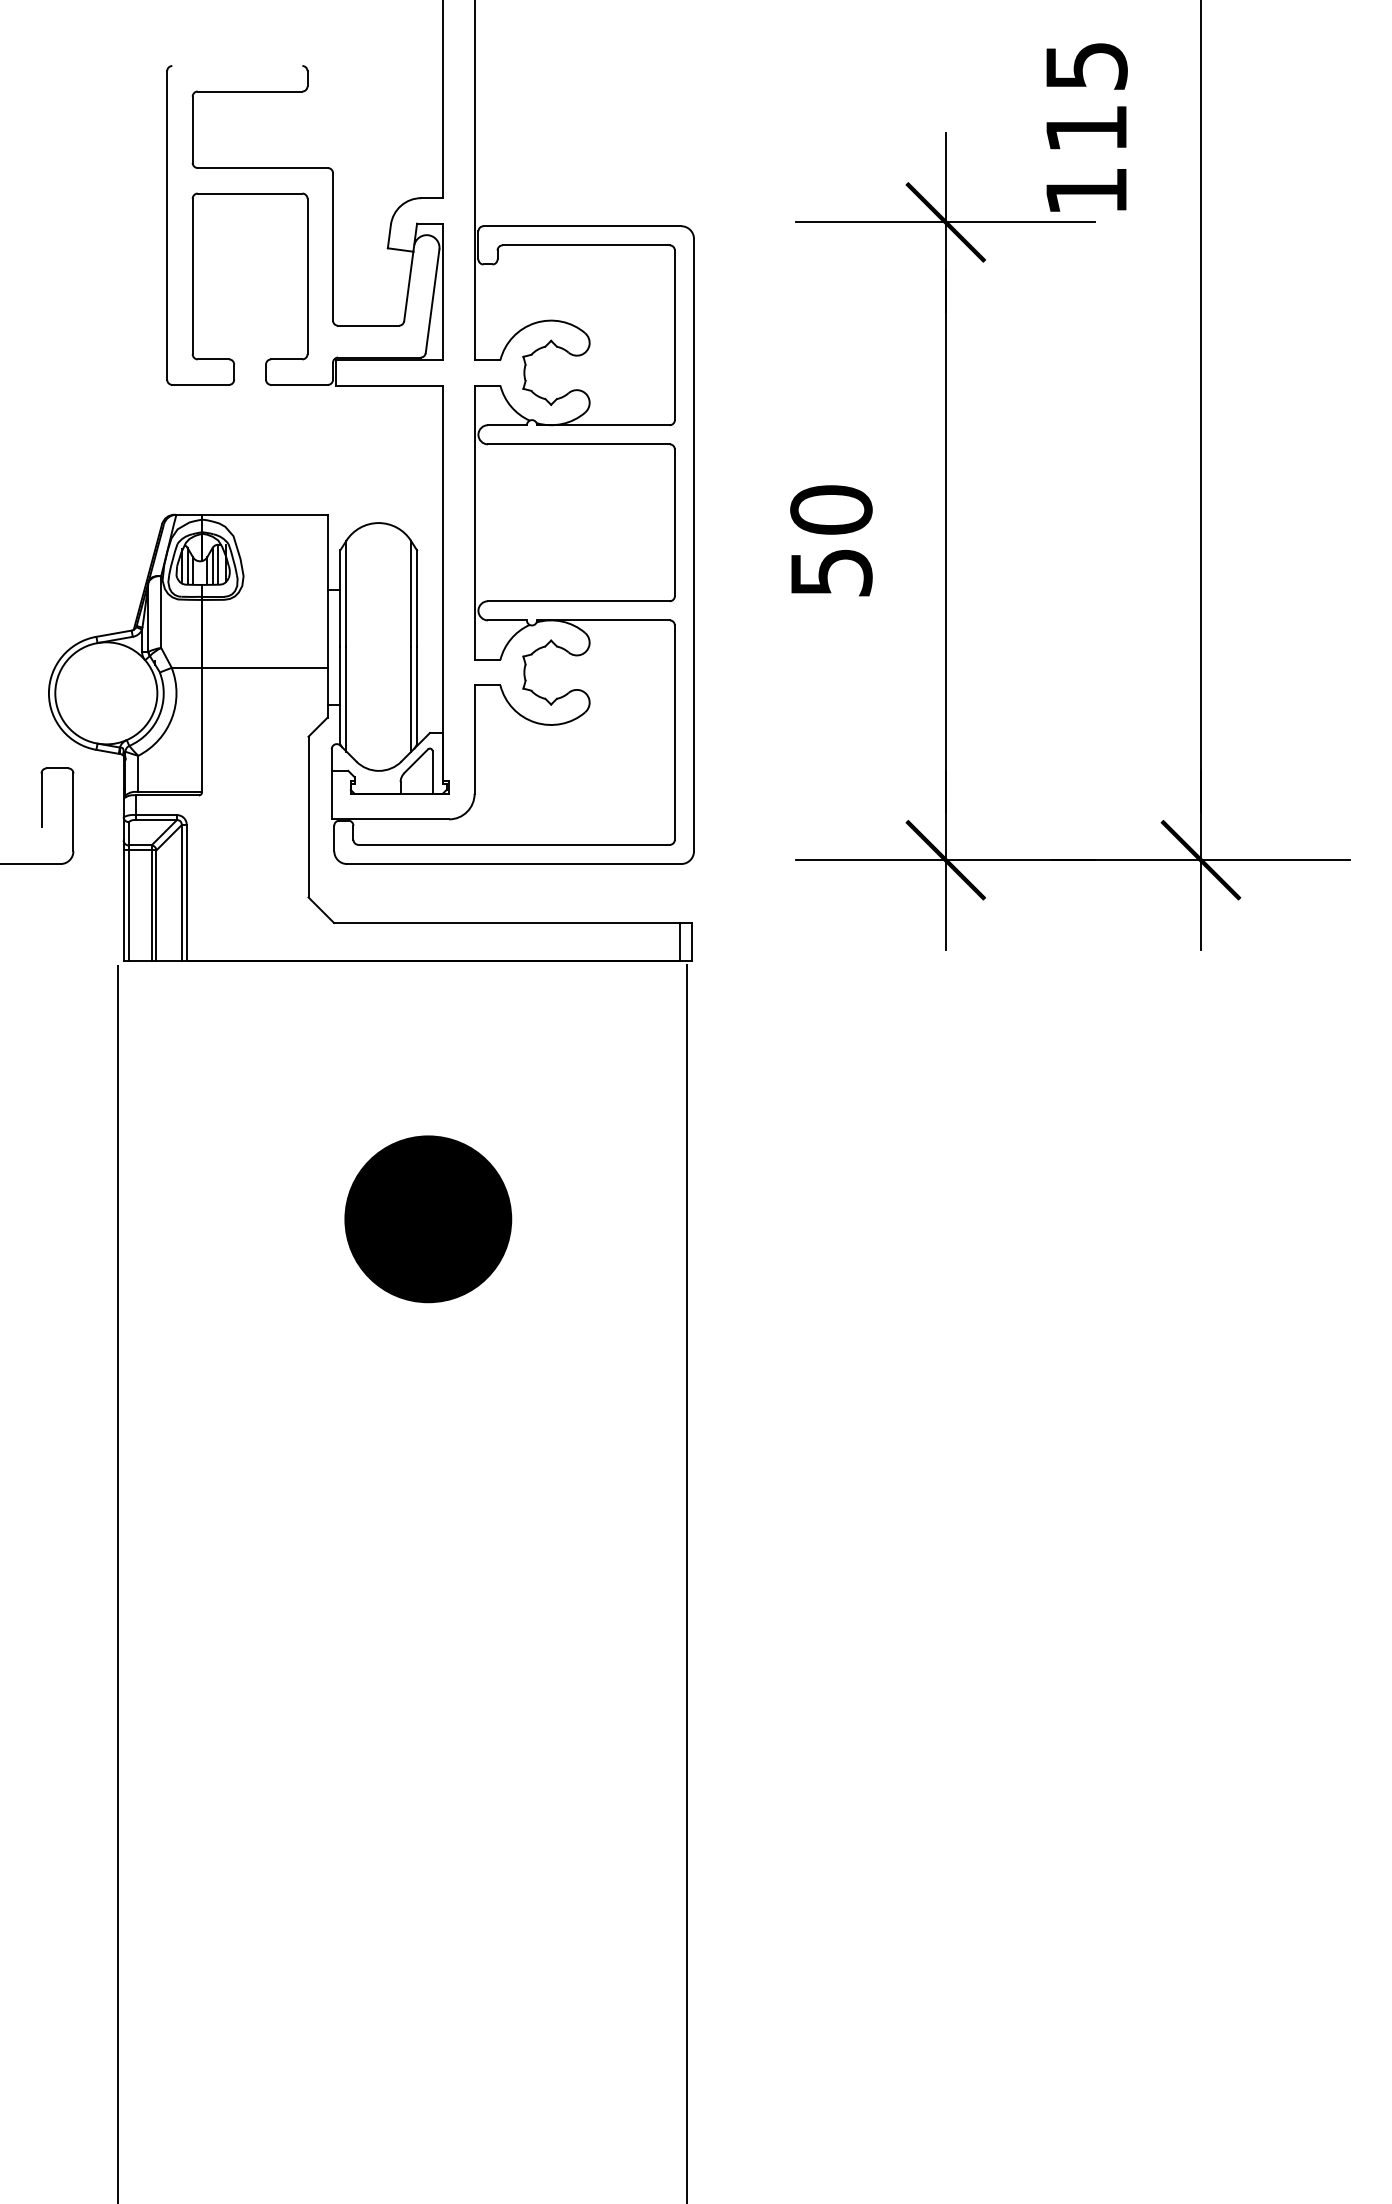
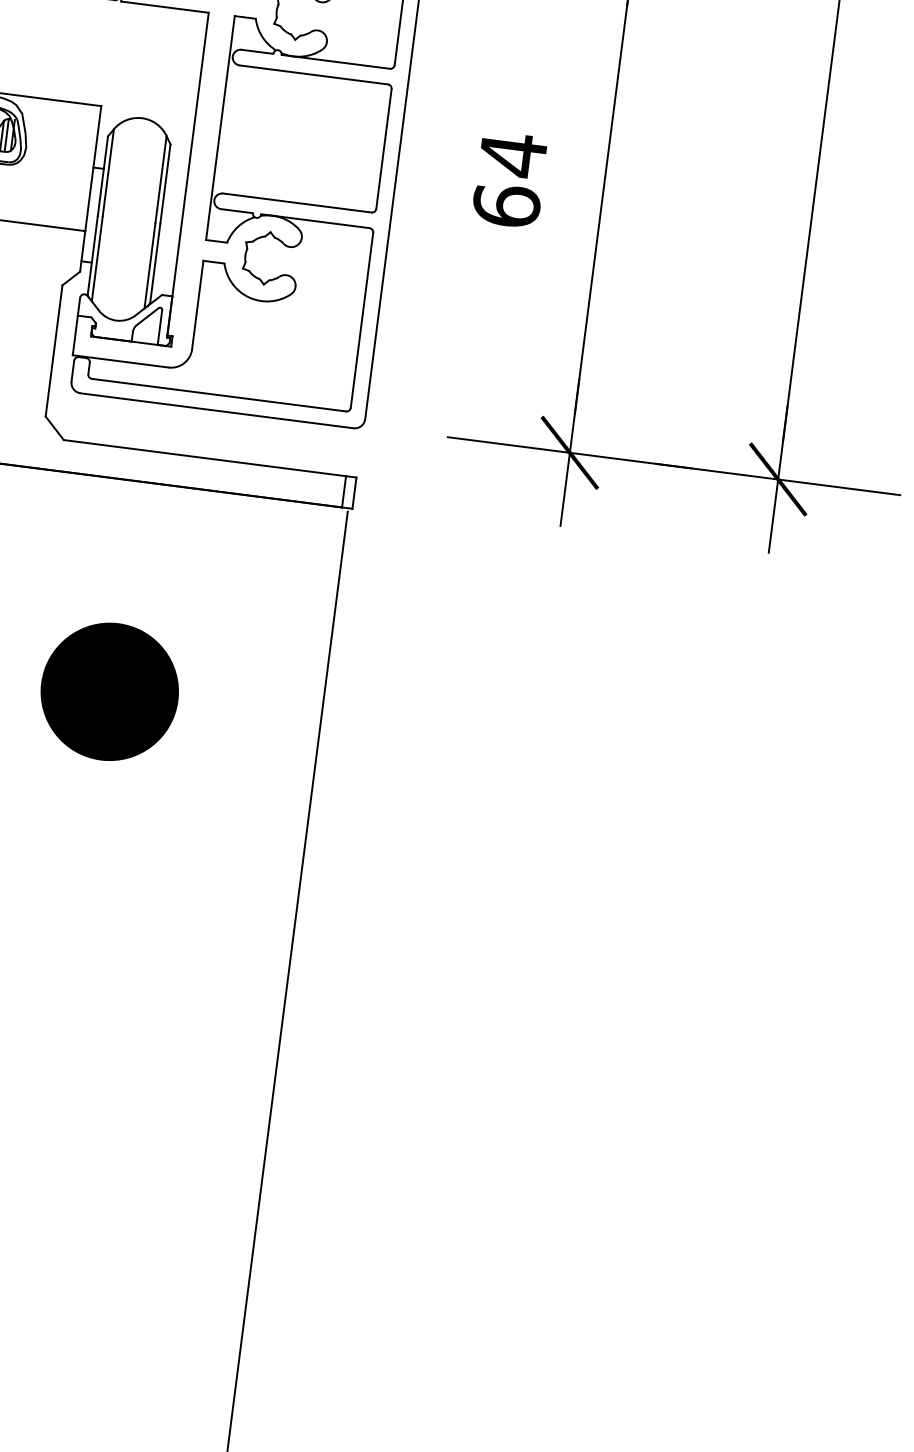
text: (831, 540) -> (509, 179), 50 -> 64

